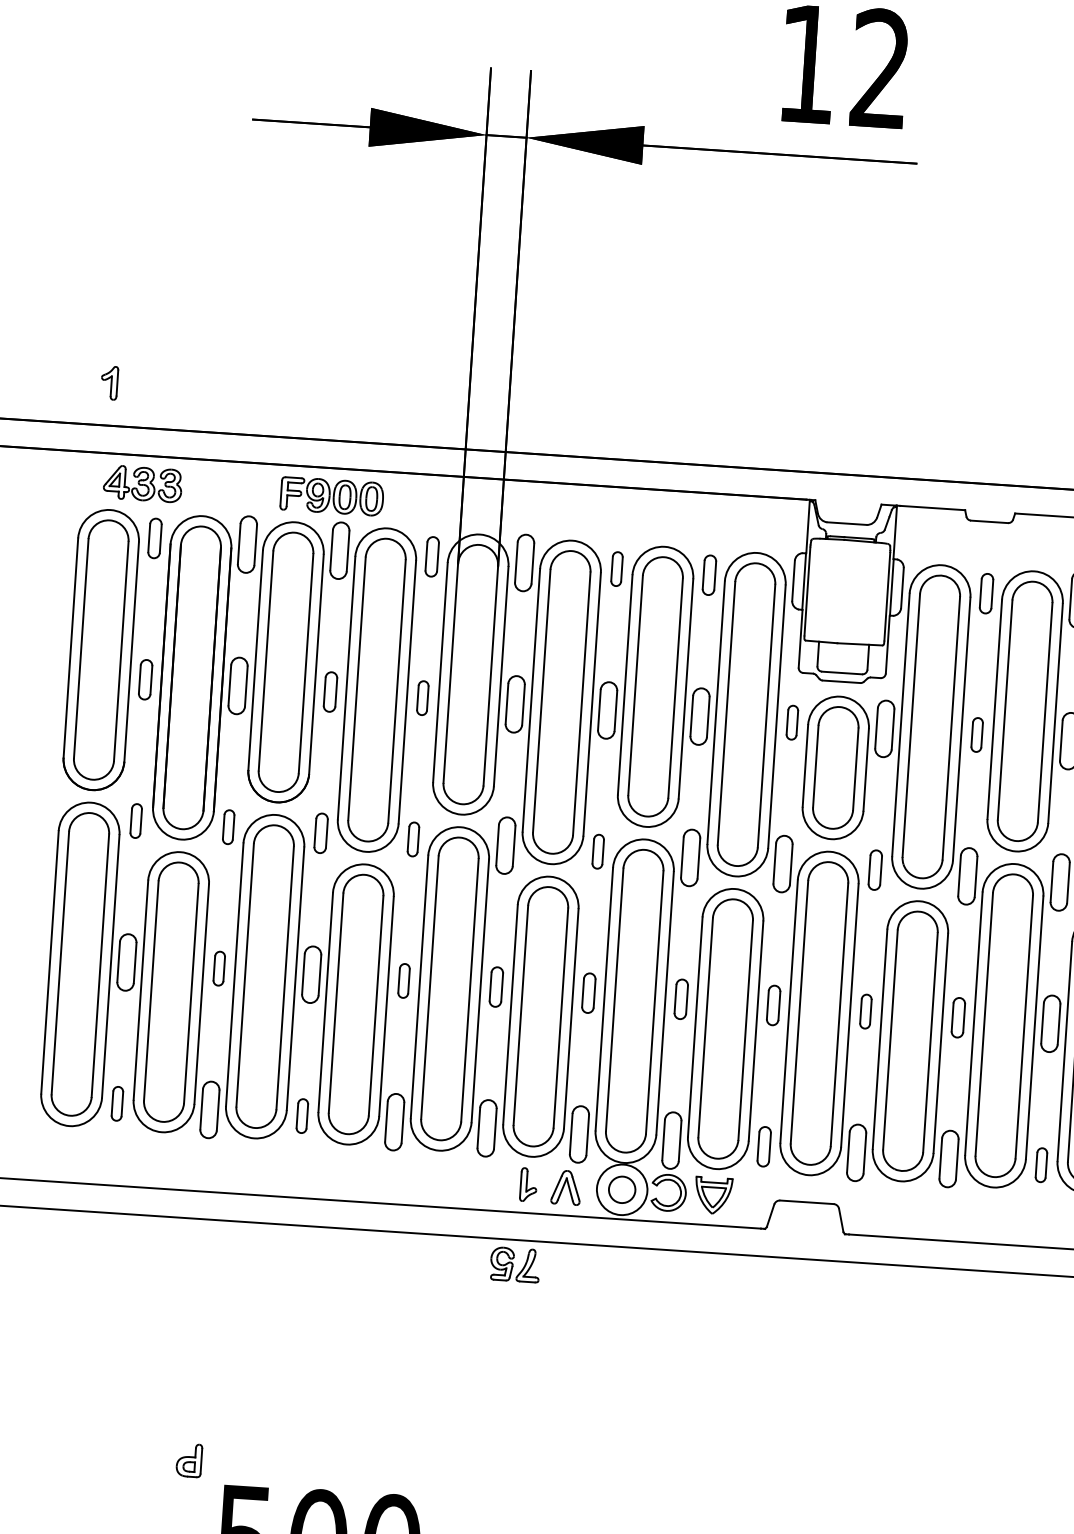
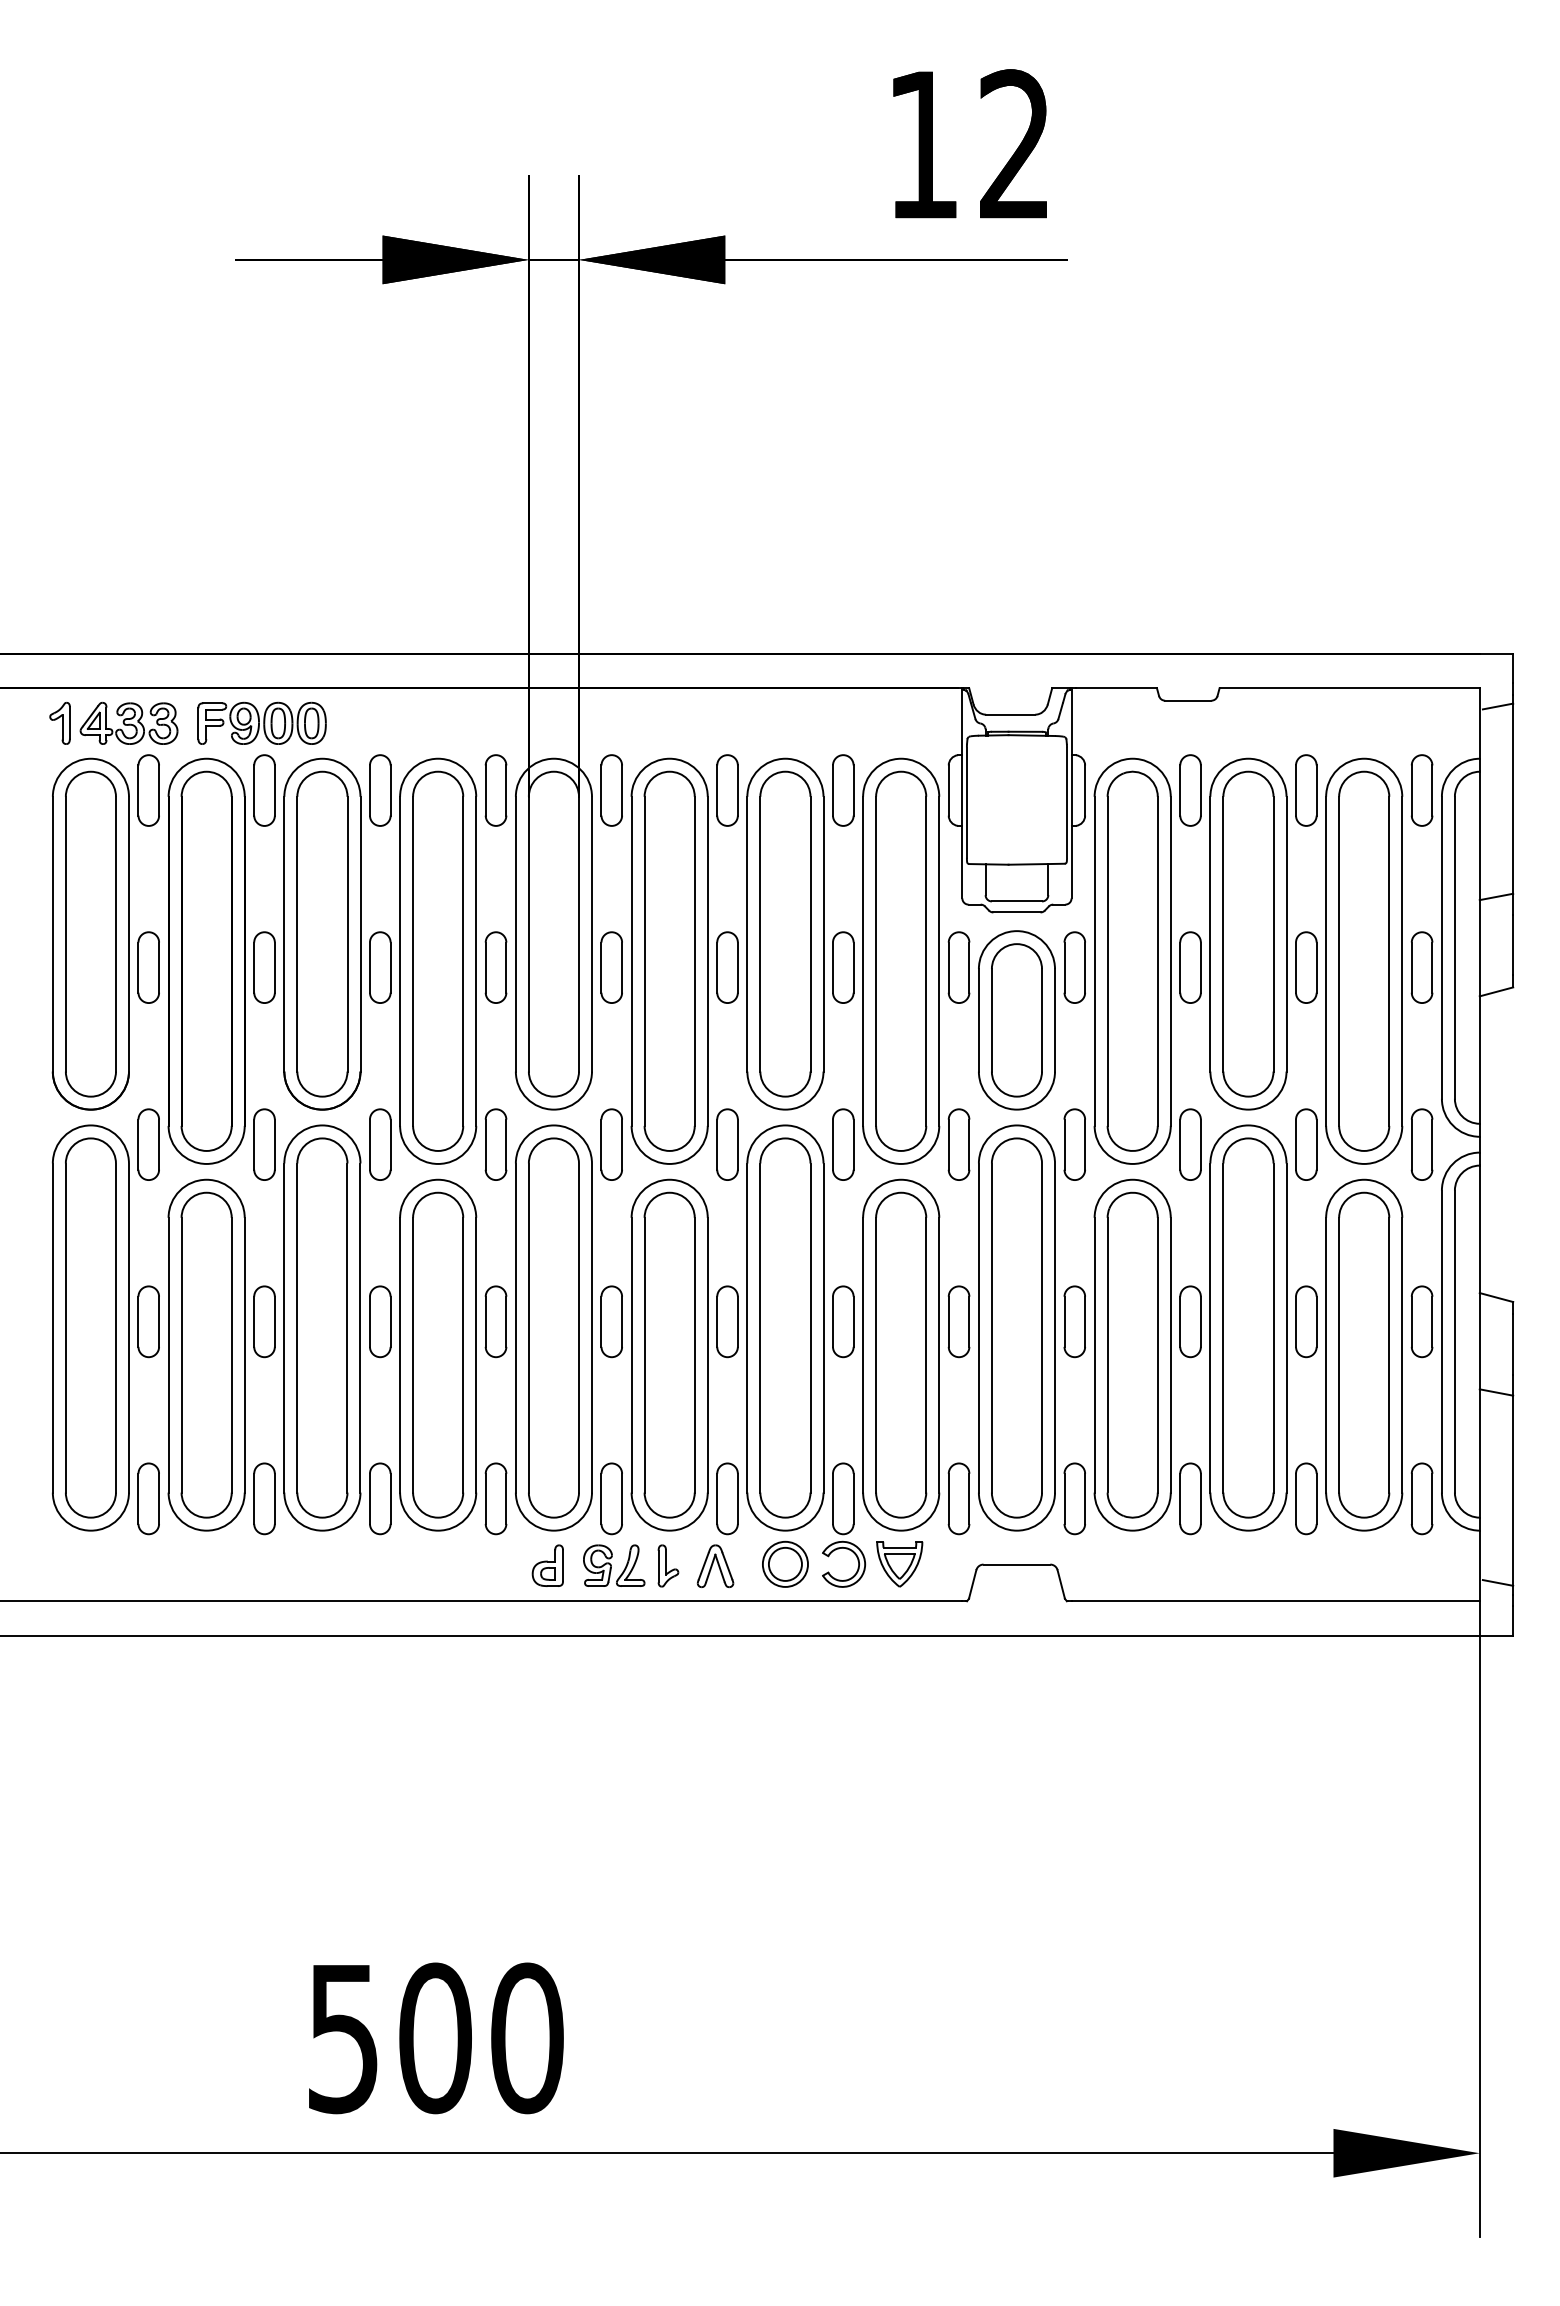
part: (109, 383) -> (59, 723), moved
part: (331, 495) -> (261, 722), moved
part: (154, 538) -> (148, 790), size x1.43
part: (431, 556) -> (495, 790), size x1.43
part: (616, 569) -> (727, 790), size x1.67
part: (709, 575) -> (843, 790), size x1.43
part: (986, 593) -> (1190, 790), size x1.43
part: (145, 679) -> (148, 967), size x1.43
part: (330, 691) -> (380, 967), size x1.43
part: (422, 698) -> (495, 967), size x1.67
part: (791, 722) -> (958, 967), size x1.67
part: (977, 734) -> (1190, 967), size x1.67
part: (136, 820) -> (148, 1144), size x1.67
part: (228, 827) -> (264, 1144), size x1.67
part: (321, 833) -> (380, 1144), size x1.43
part: (413, 839) -> (495, 1144), size x1.67
part: (598, 851) -> (727, 1144), size x1.67
part: (875, 870) -> (1074, 1144), size x1.43
part: (219, 968) -> (264, 1321), size x1.67
part: (403, 980) -> (495, 1321), size x1.67
part: (496, 986) -> (611, 1321), size x1.43
part: (588, 992) -> (727, 1321), size x1.43
part: (681, 999) -> (843, 1321), size x1.43
part: (773, 1005) -> (958, 1321), size x1.43
part: (865, 1011) -> (1074, 1321), size x1.67
part: (958, 1017) -> (1190, 1321), size x1.43
part: (117, 1103) -> (148, 1498), size x1.67
part: (302, 1115) -> (380, 1498), size x1.67
part: (763, 1146) -> (958, 1498), size x1.43
part: (1041, 1164) -> (1306, 1498), size x1.67
circle: (622, 1189) -> (785, 1563), size x0.71
part: (515, 1264) -> (614, 1565), moved
part: (189, 1460) -> (547, 1565), moved

